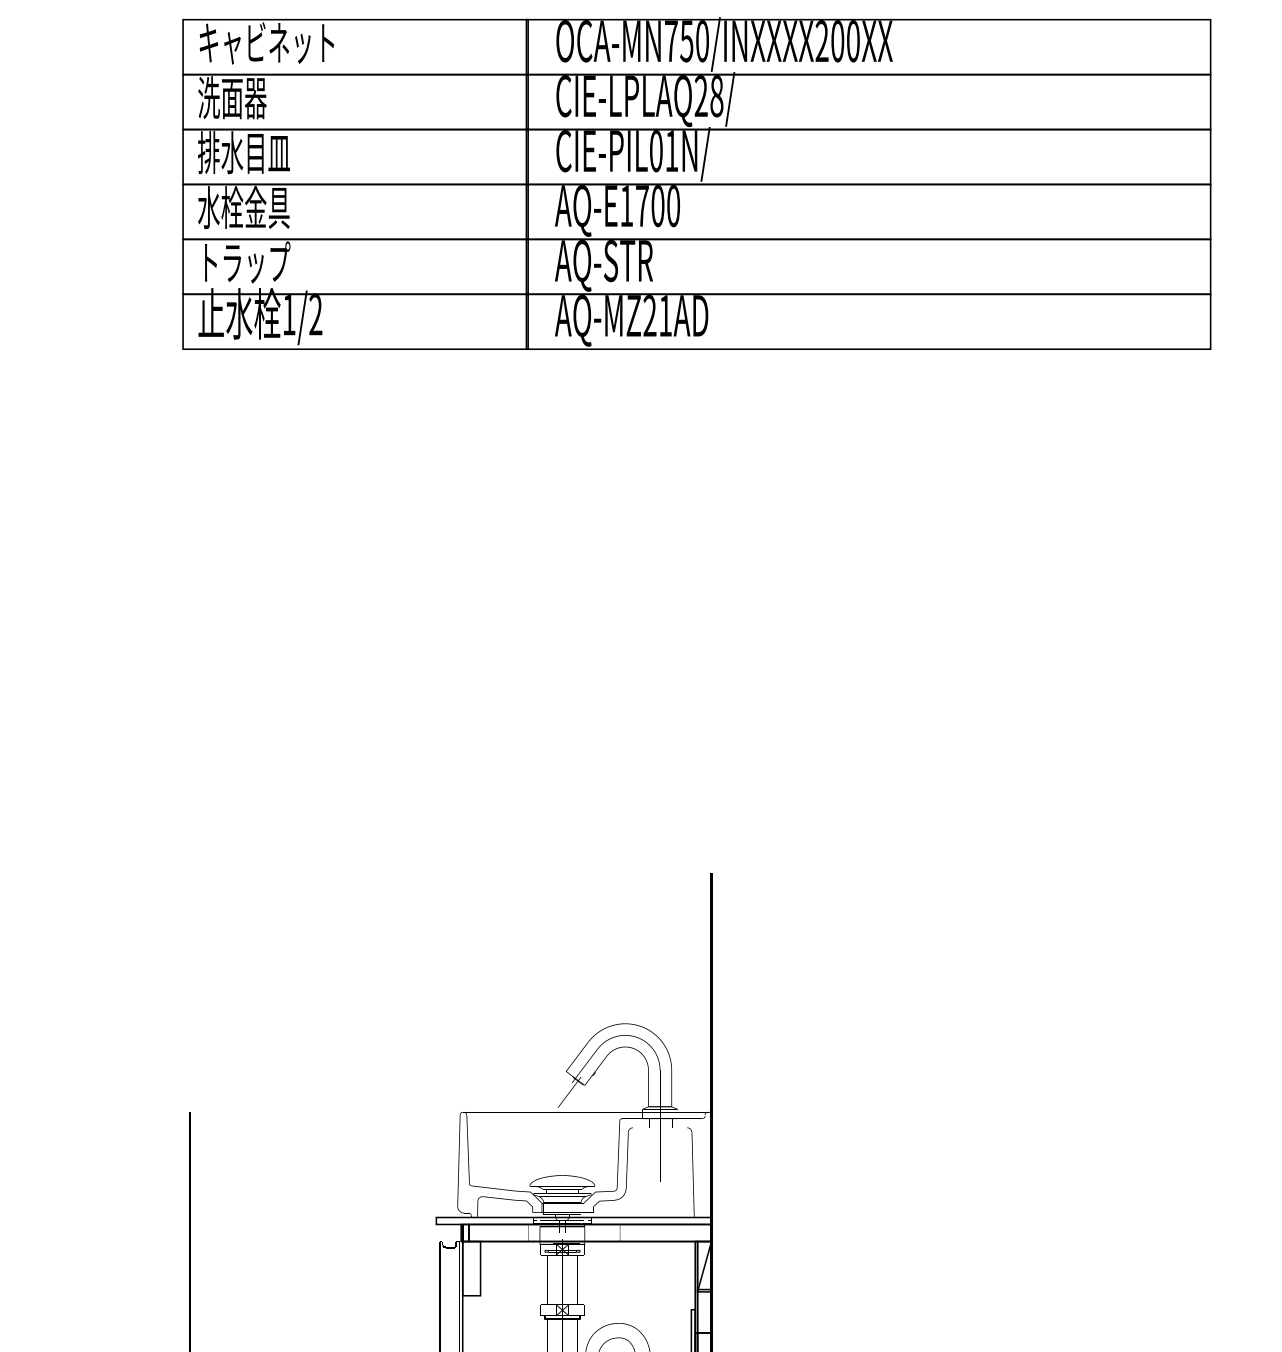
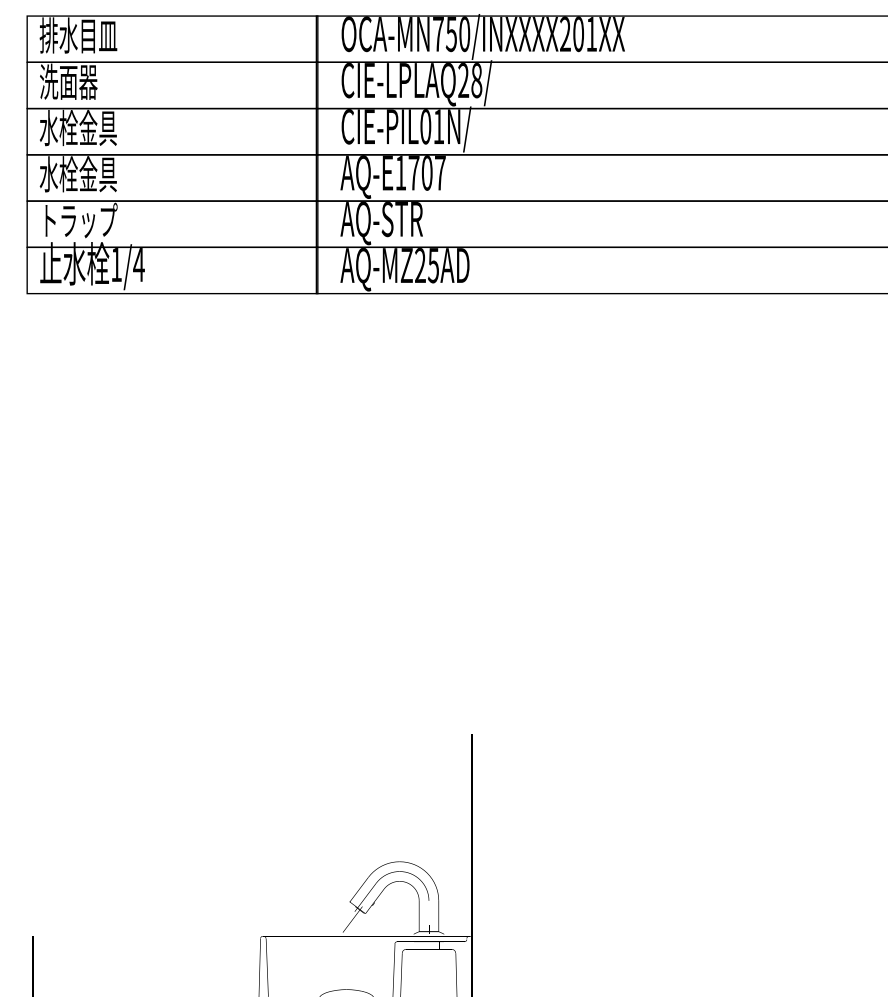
text: (853, 41) -> (591, 34), OCA-MN750/INXXXX200XX -> OCA-MN750/INXXXX201XX
text: (265, 42) -> (96, 35), キャビネット -> 排水目皿
text: (243, 152) -> (78, 127), 排水目皿 -> 水栓金具
text: (673, 206) -> (440, 173), AQ-E1700 -> AQ-E1707
text: (315, 314) -> (138, 264), 1/2 -> 1/4
text: (664, 316) -> (432, 266), AQ-MZ21AD -> AQ-MZ25AD

